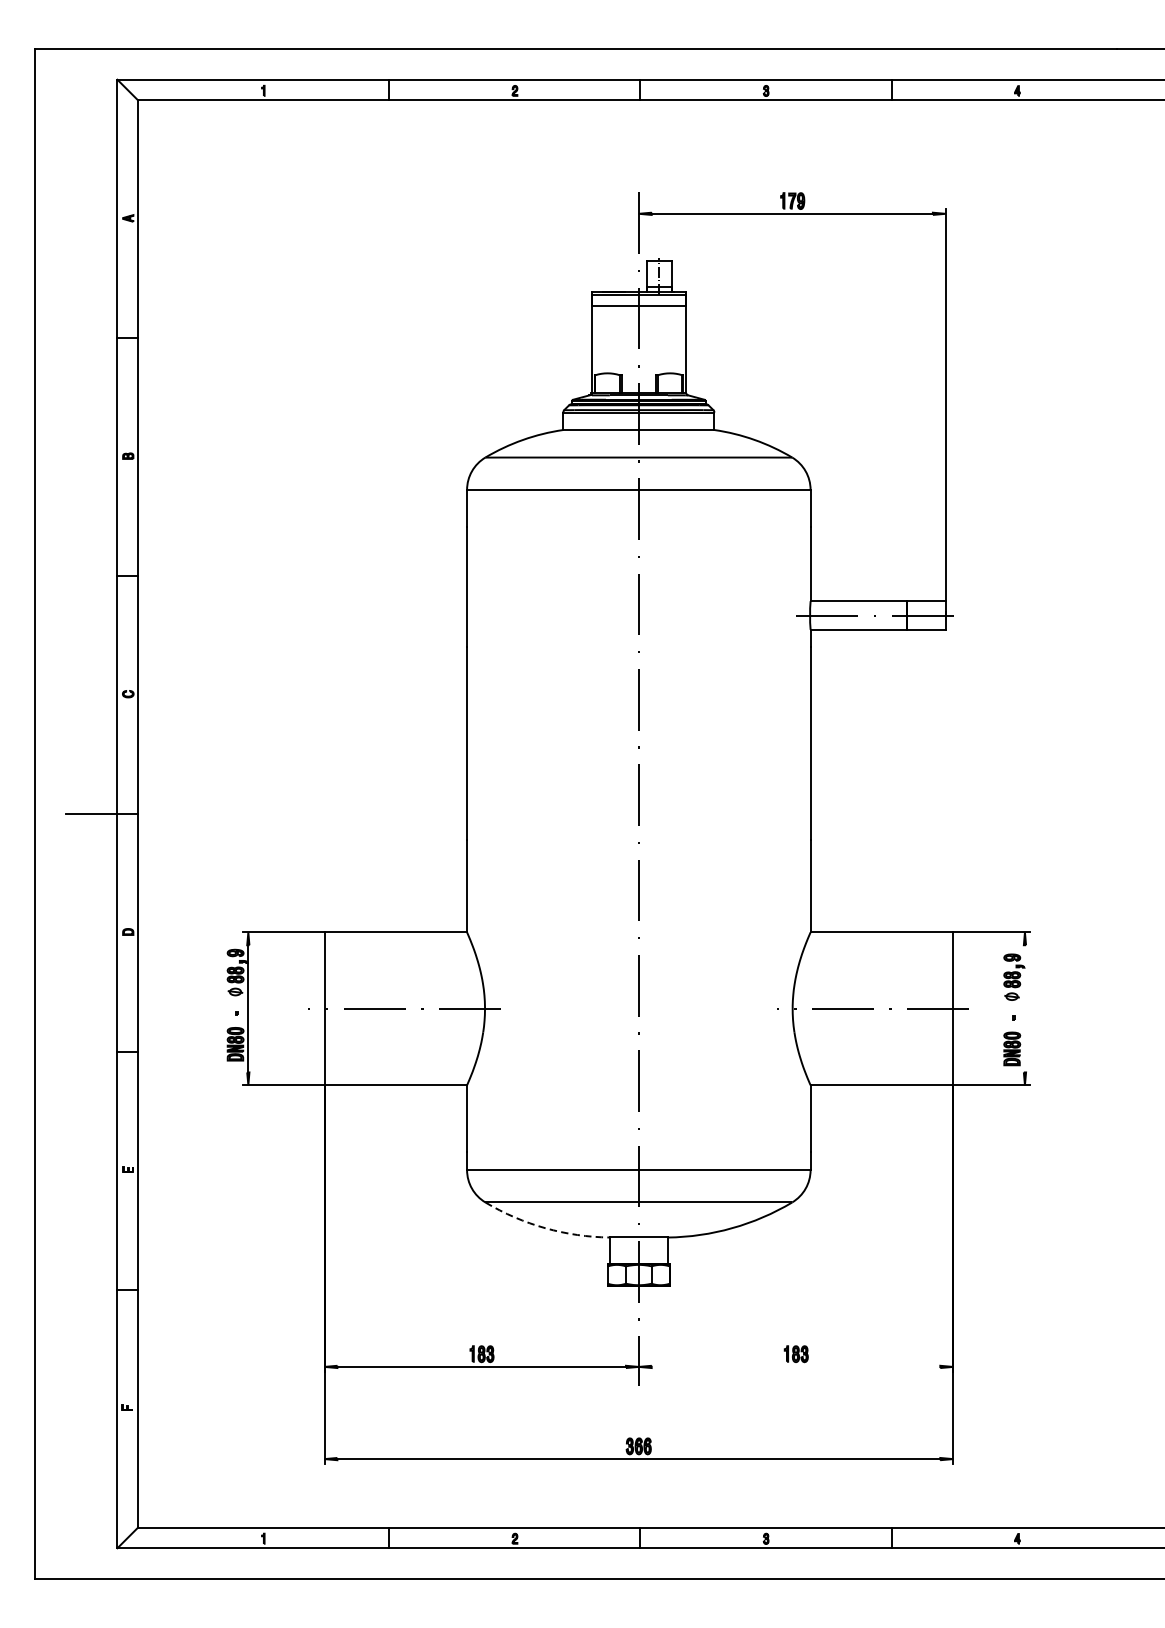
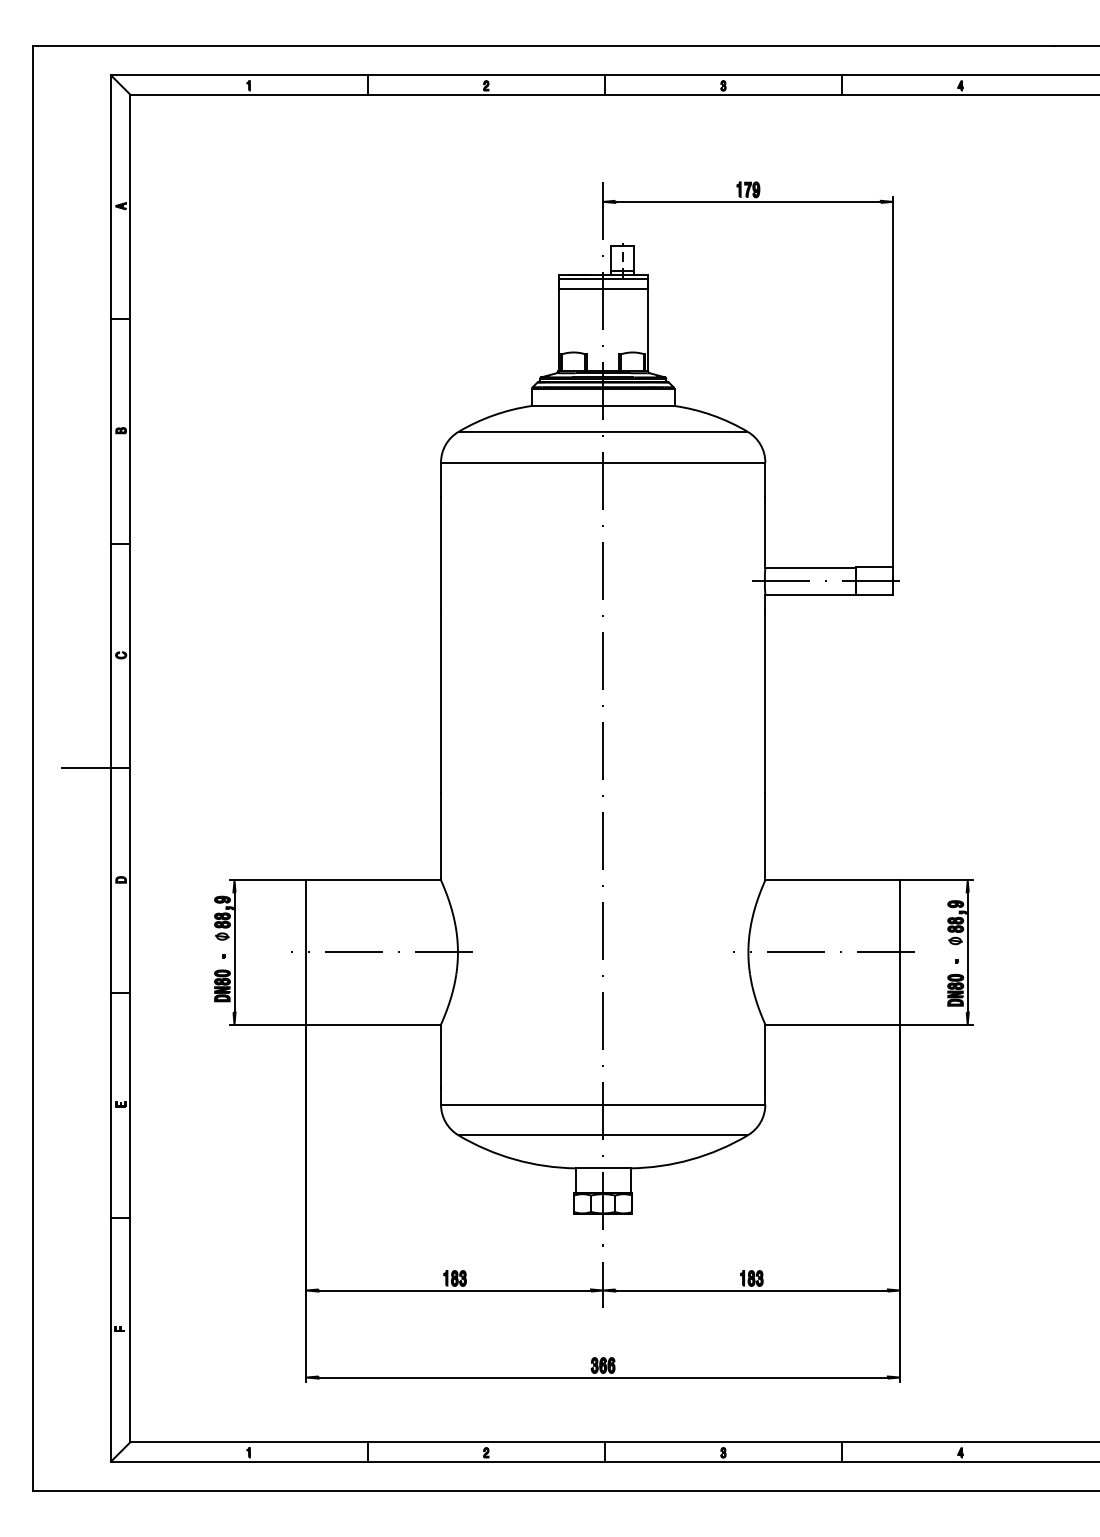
line: (1024, 1008) -> (967, 952), added
arc: (544, 1228) -> (514, 1159), dashed -> solid
line: (795, 1366) -> (751, 1290), added

